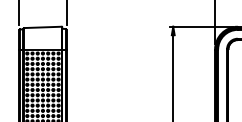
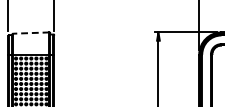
line: (42, 27) -> (30, 33), solid -> dashed

